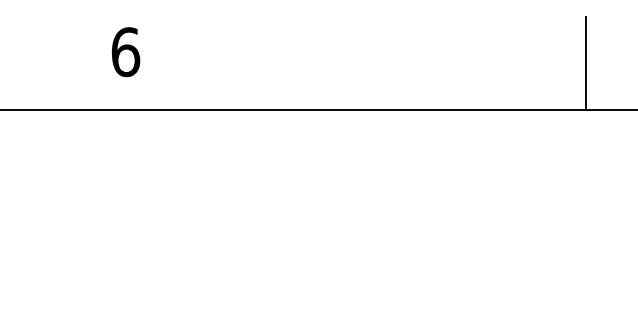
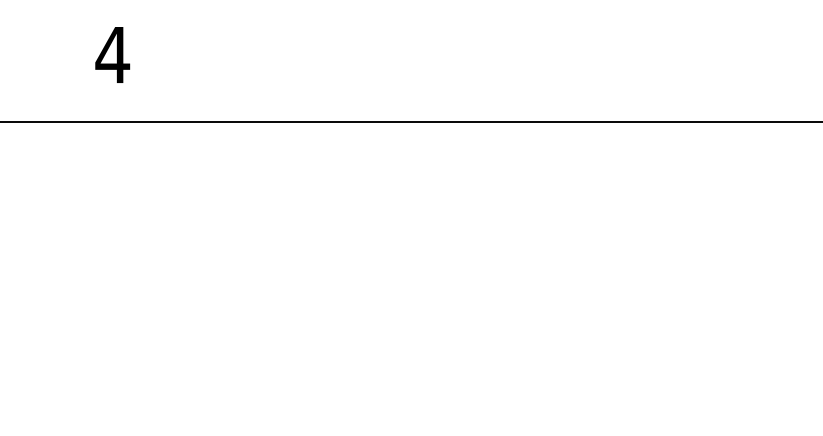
text: (125, 52) -> (112, 55), 6 -> 4
line: (586, 62) -> (648, 67), removed

